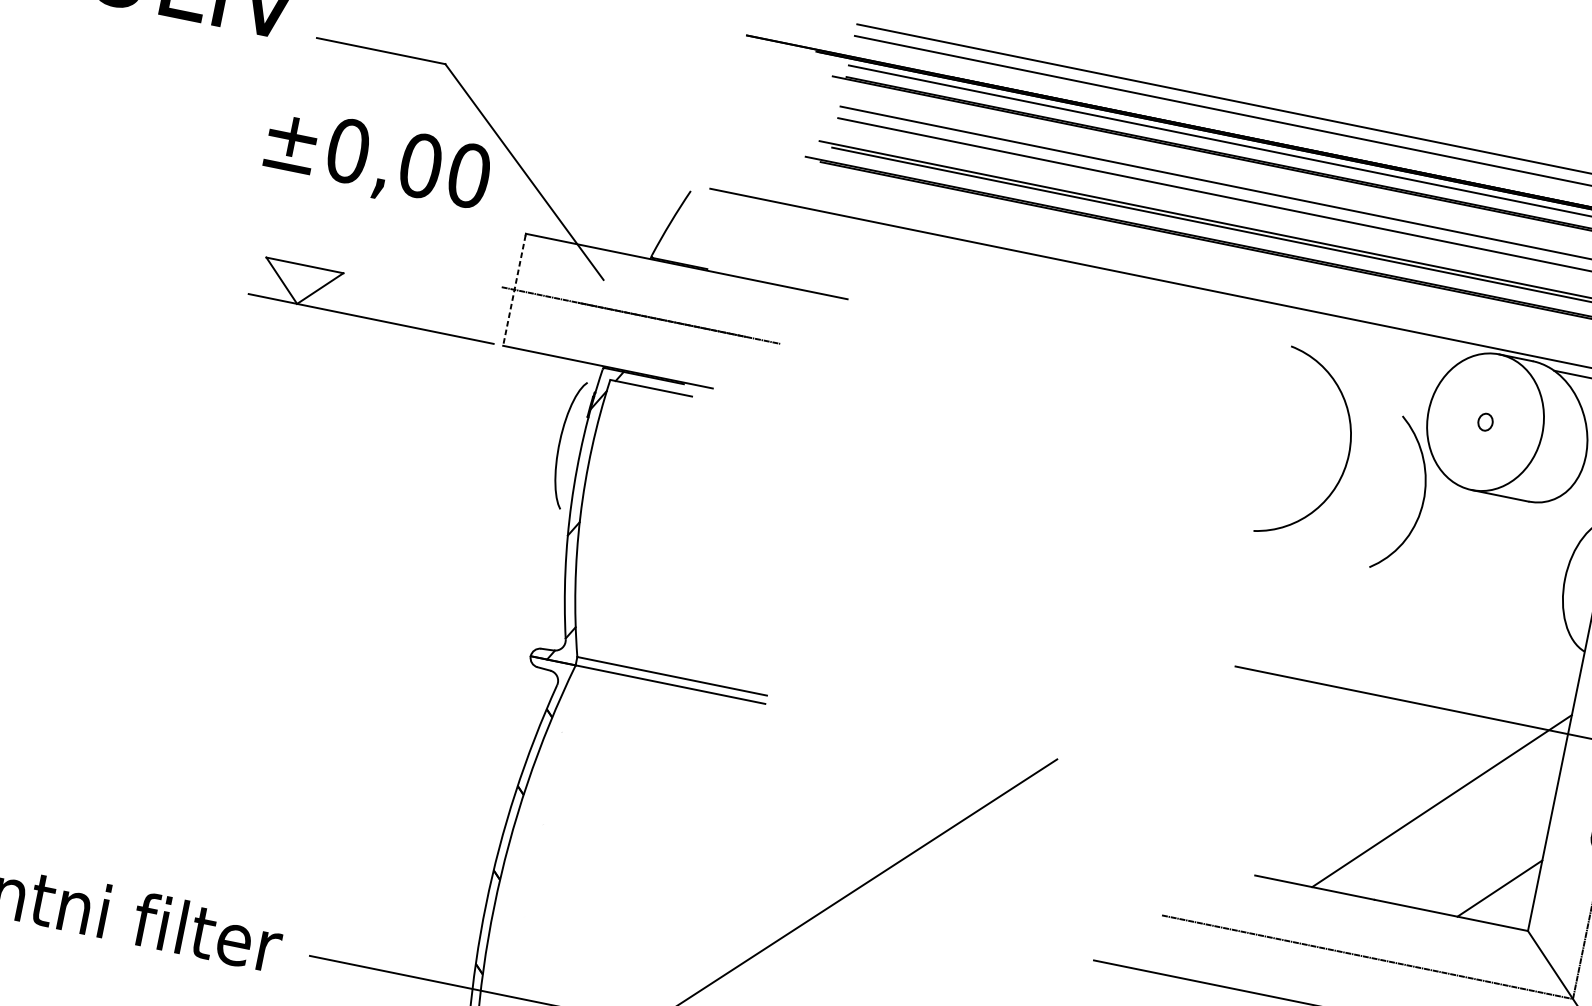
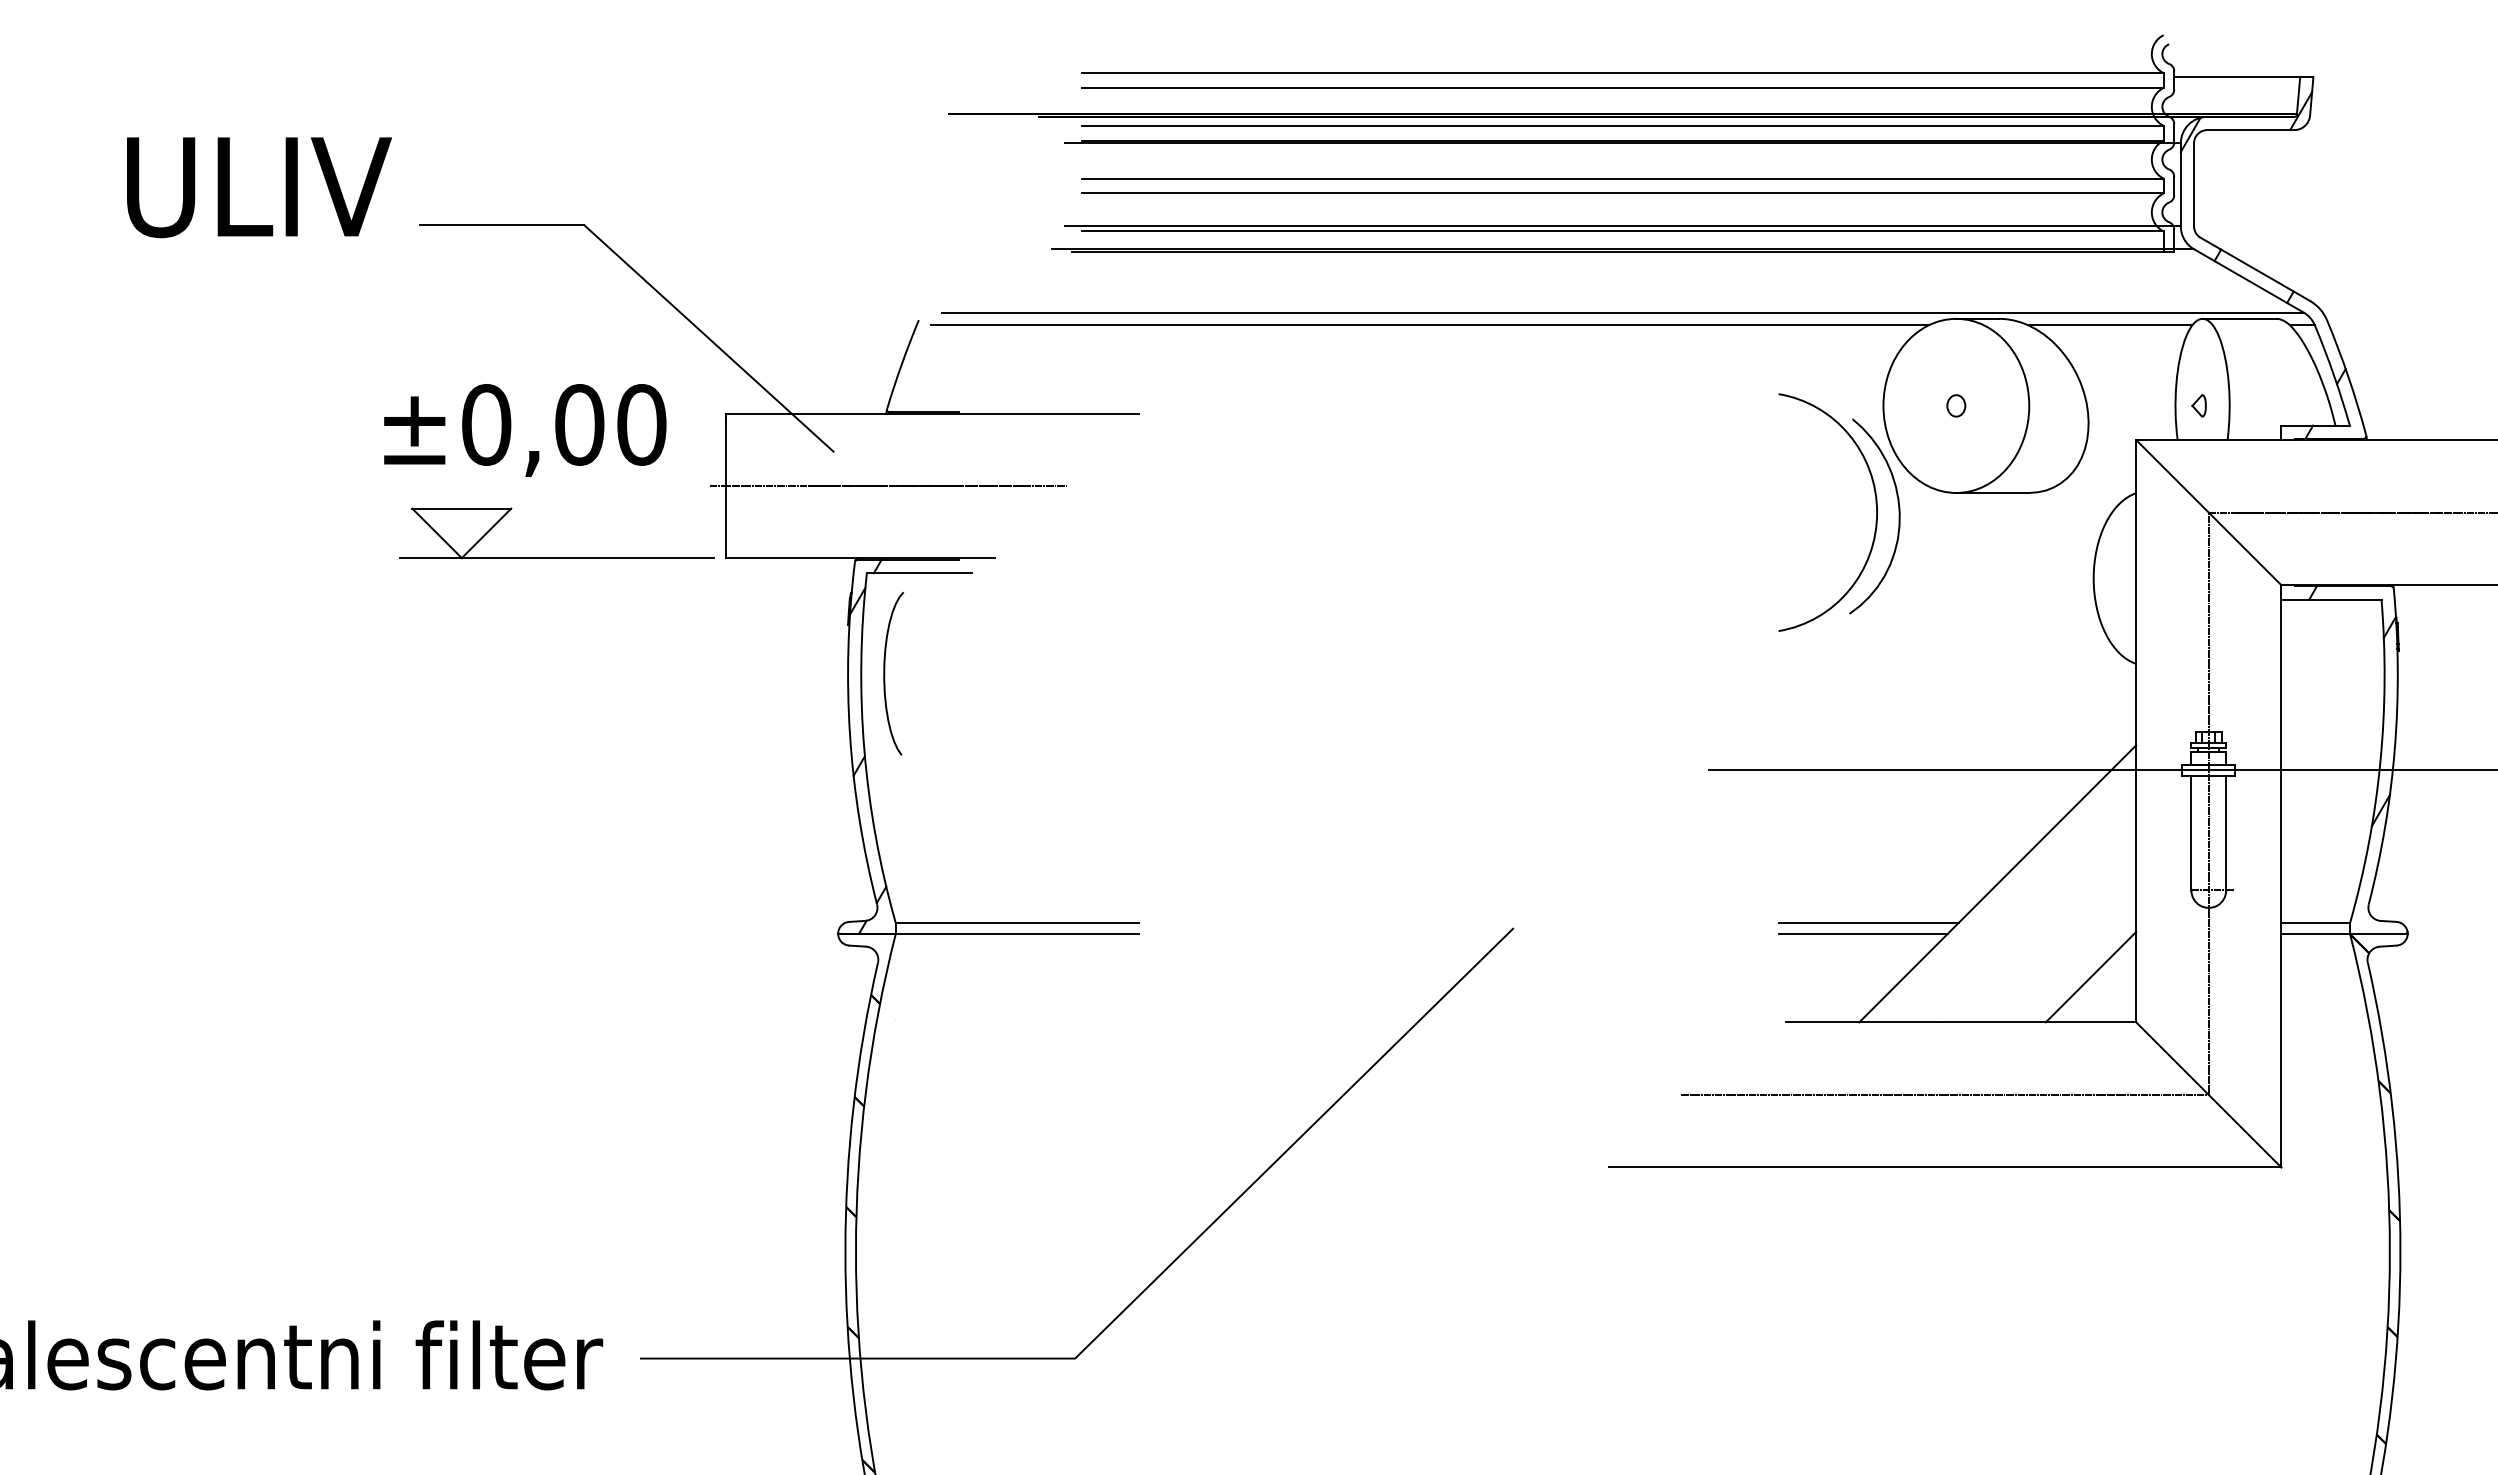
text: (377, 161) -> (525, 430), moved
line: (1088, 276) -> (1430, 325), added
line: (514, 290) -> (726, 487), dashed -> solid
curve: (560, 443) -> (885, 673), moved
curve: (1349, 447) -> (1875, 504), moved
line: (1335, 811) -> (1868, 923), added
line: (1328, 818) -> (1862, 933), added

